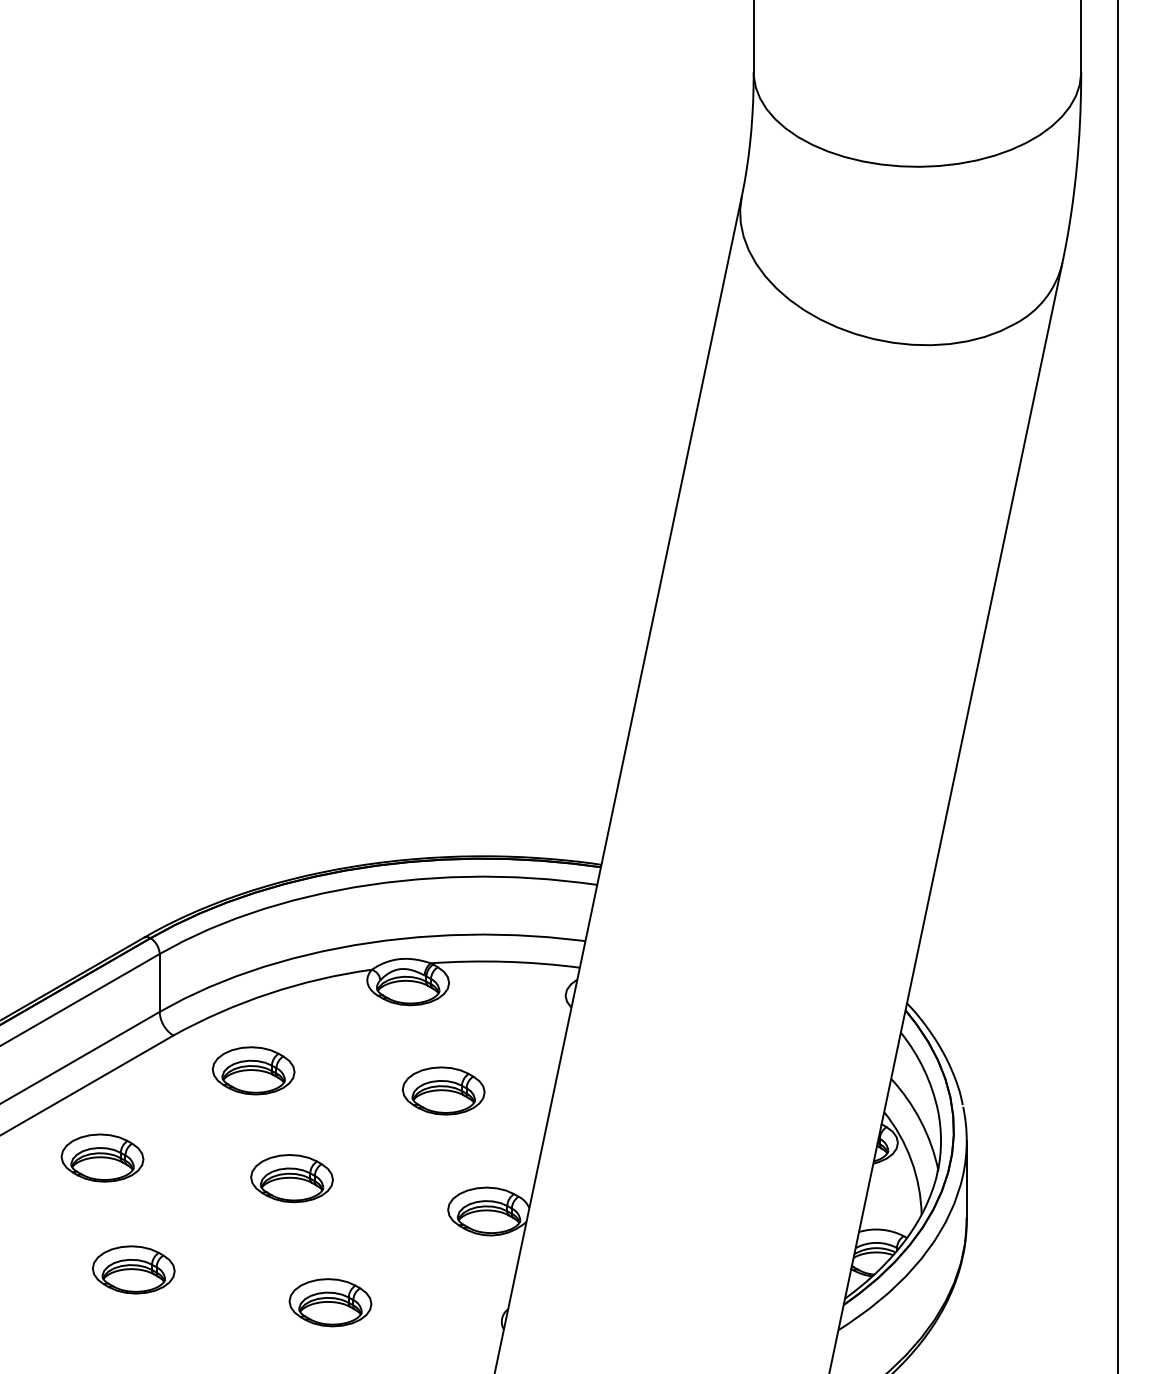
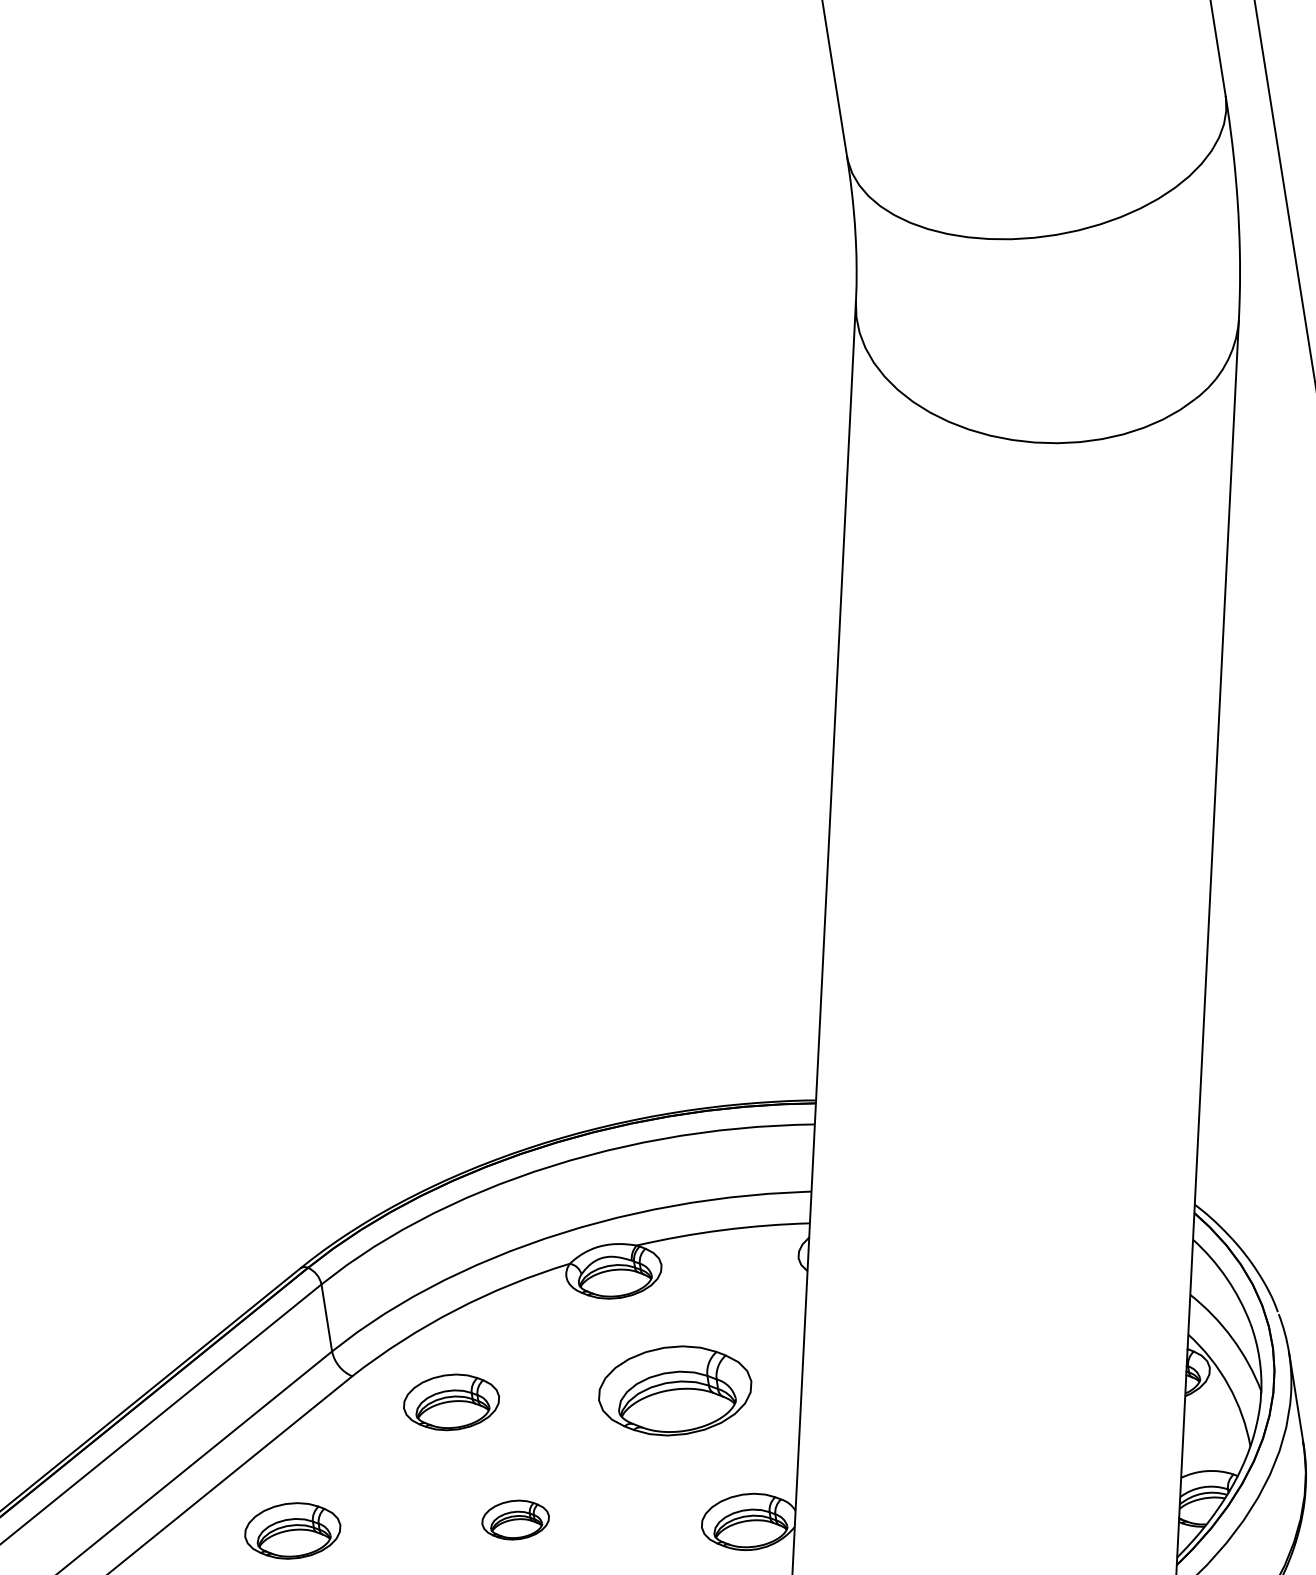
part: (443, 1090) -> (674, 1390), size x1.6
part: (291, 1178) -> (515, 1519), size x0.7

